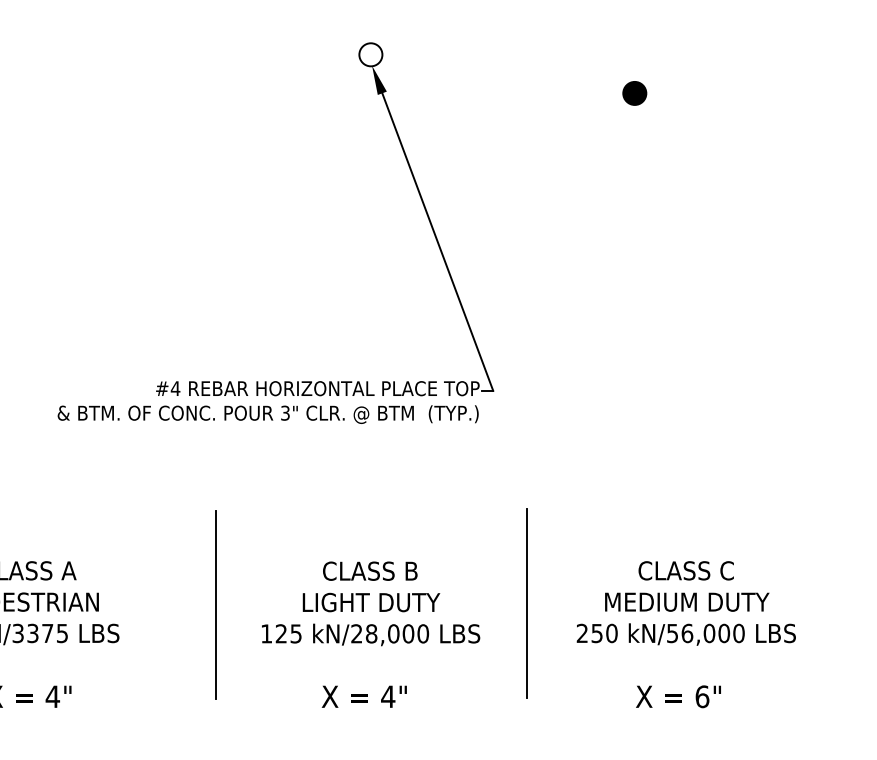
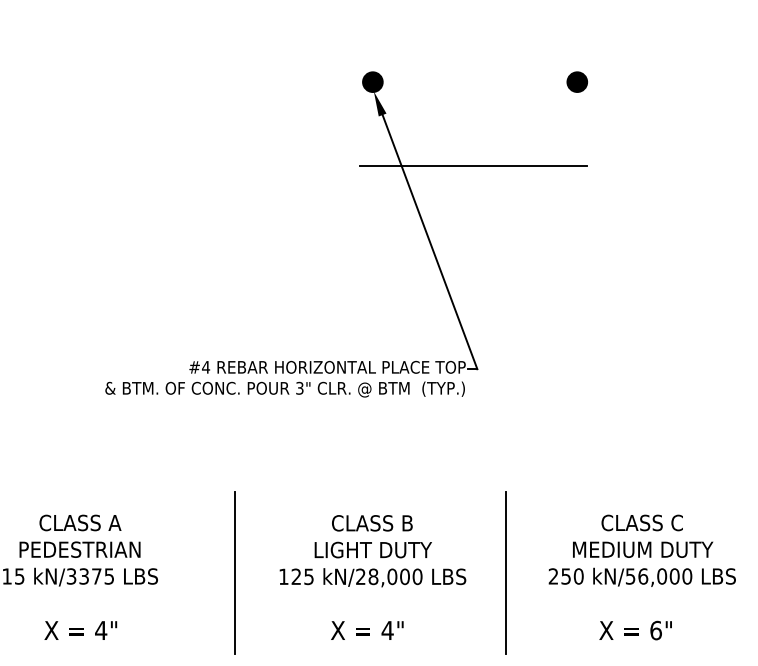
fill: (370, 55) -> (372, 82), added
part: (633, 92) -> (576, 81), moved
line: (488, 153) -> (473, 166), added
line: (526, 603) -> (505, 572), moved
line: (215, 604) -> (234, 572), moved

